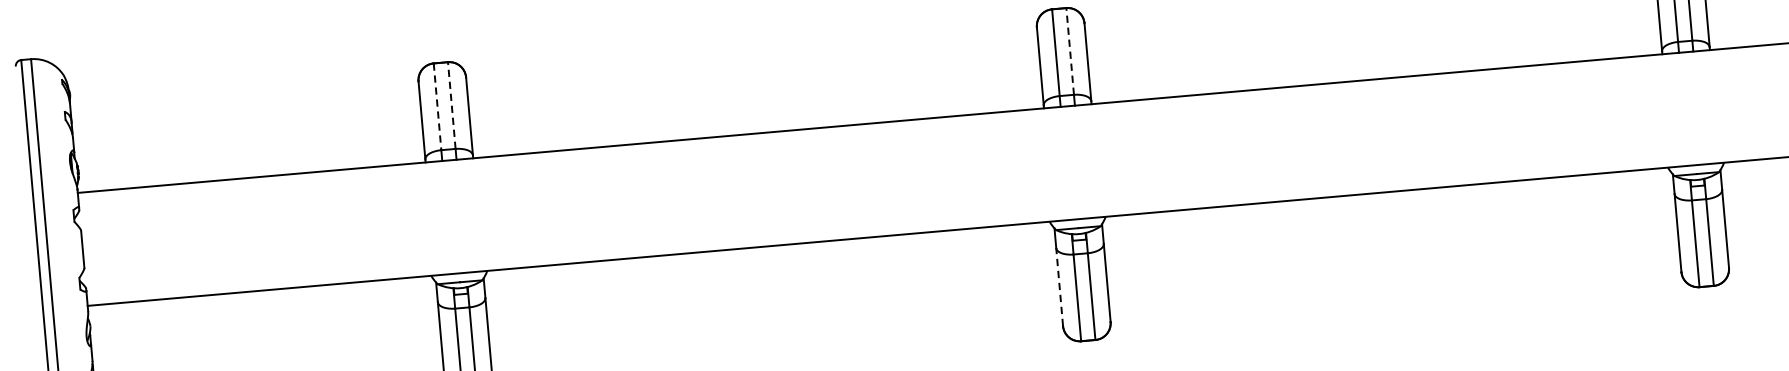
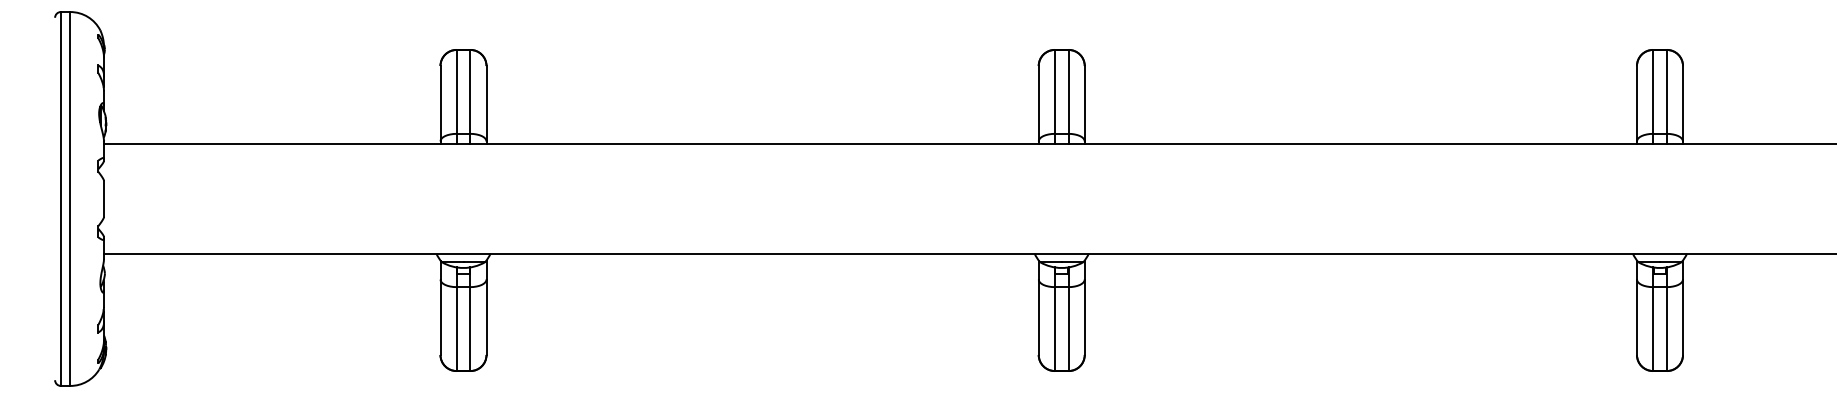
line: (1069, 51) -> (1068, 91), dashed -> solid
line: (451, 105) -> (470, 91), dashed -> solid
line: (437, 106) -> (456, 91), dashed -> solid
line: (1059, 287) -> (1038, 317), dashed -> solid

